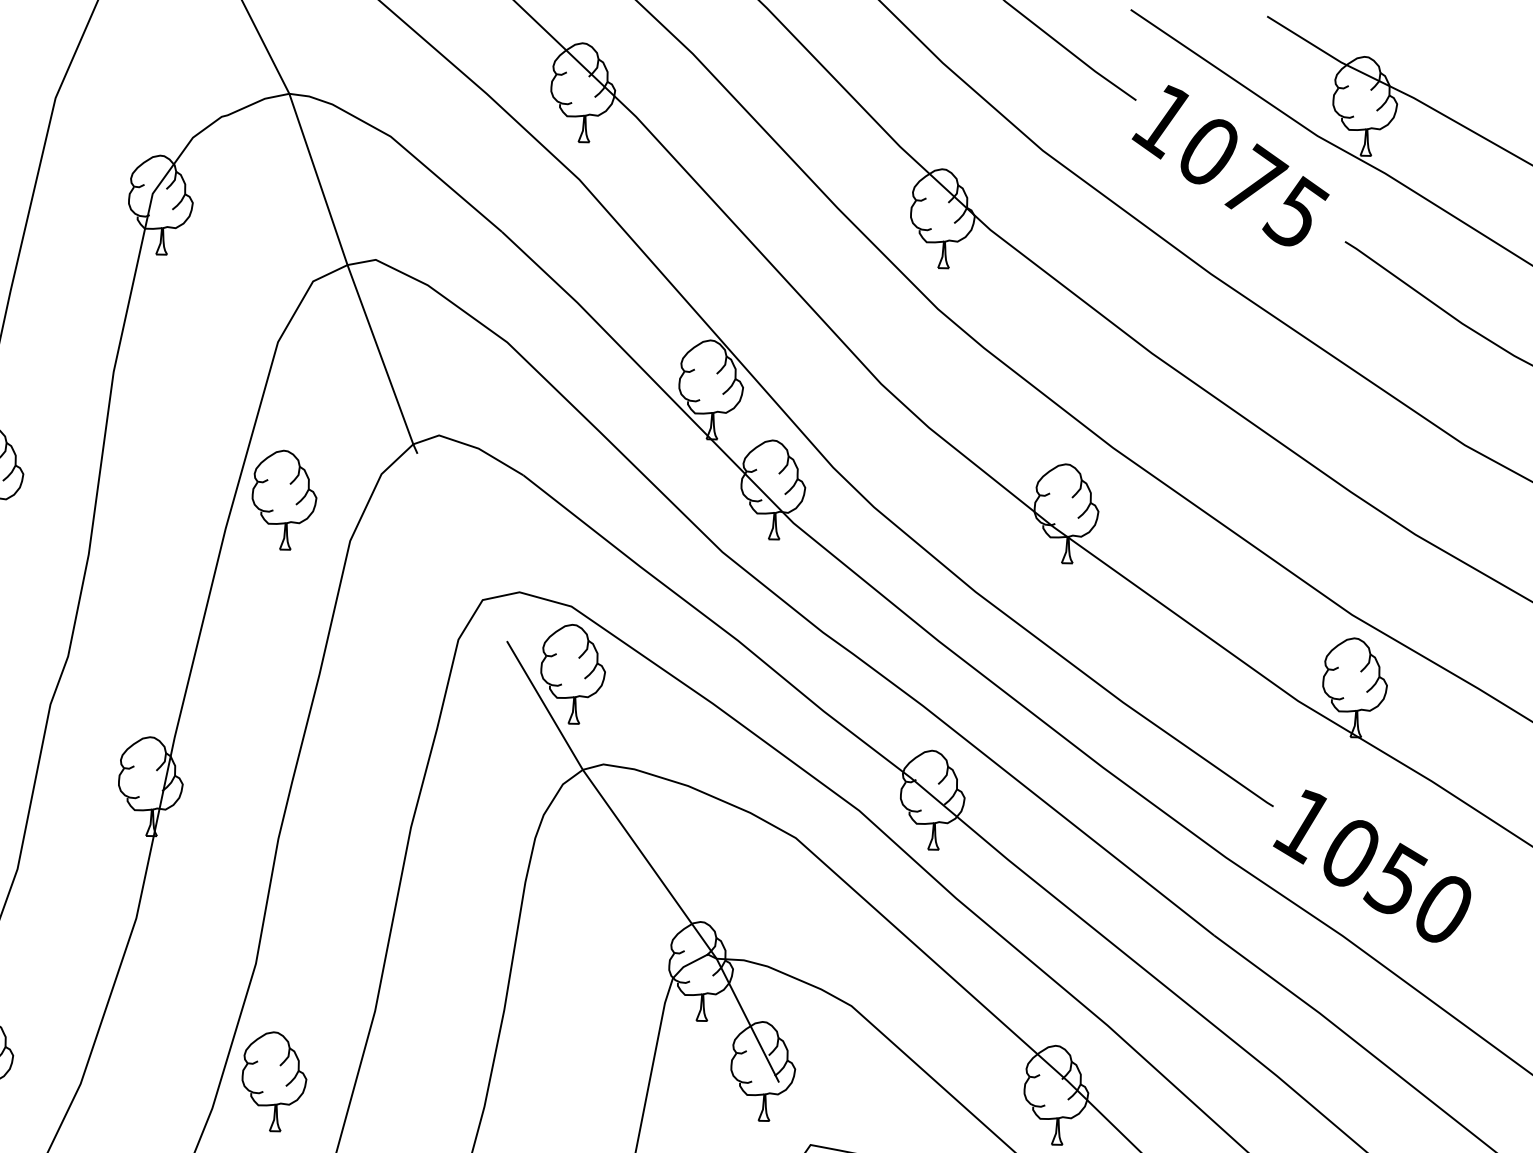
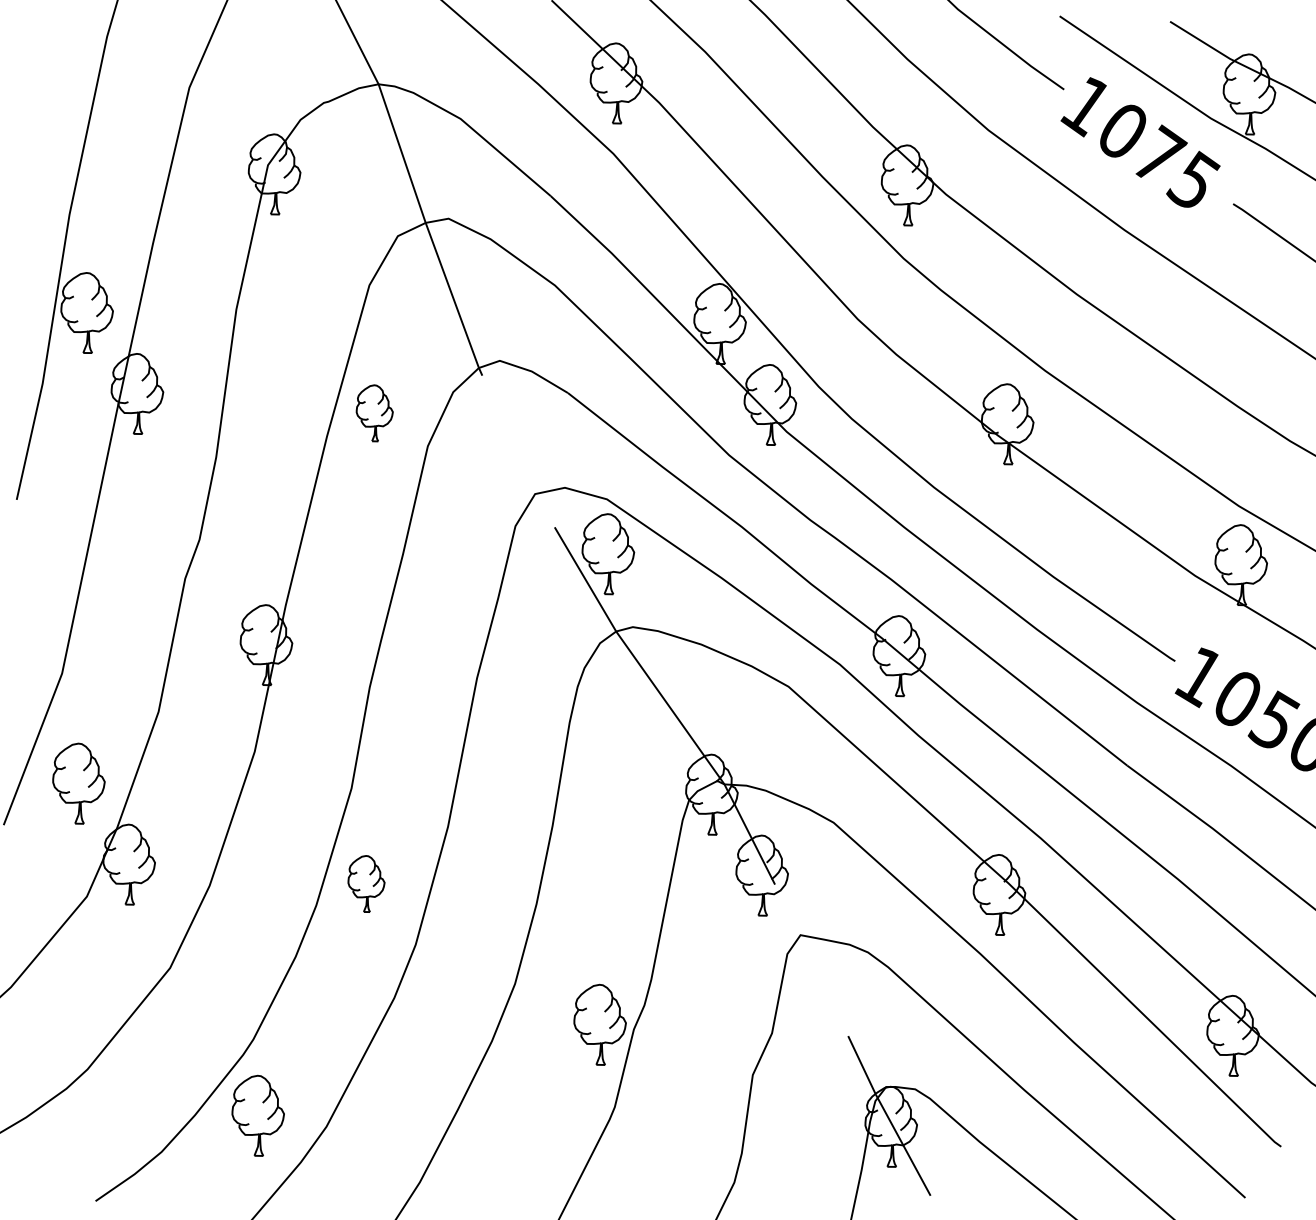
part: (284, 500) -> (374, 413), size x0.7
part: (274, 1081) -> (366, 883), size x0.7

